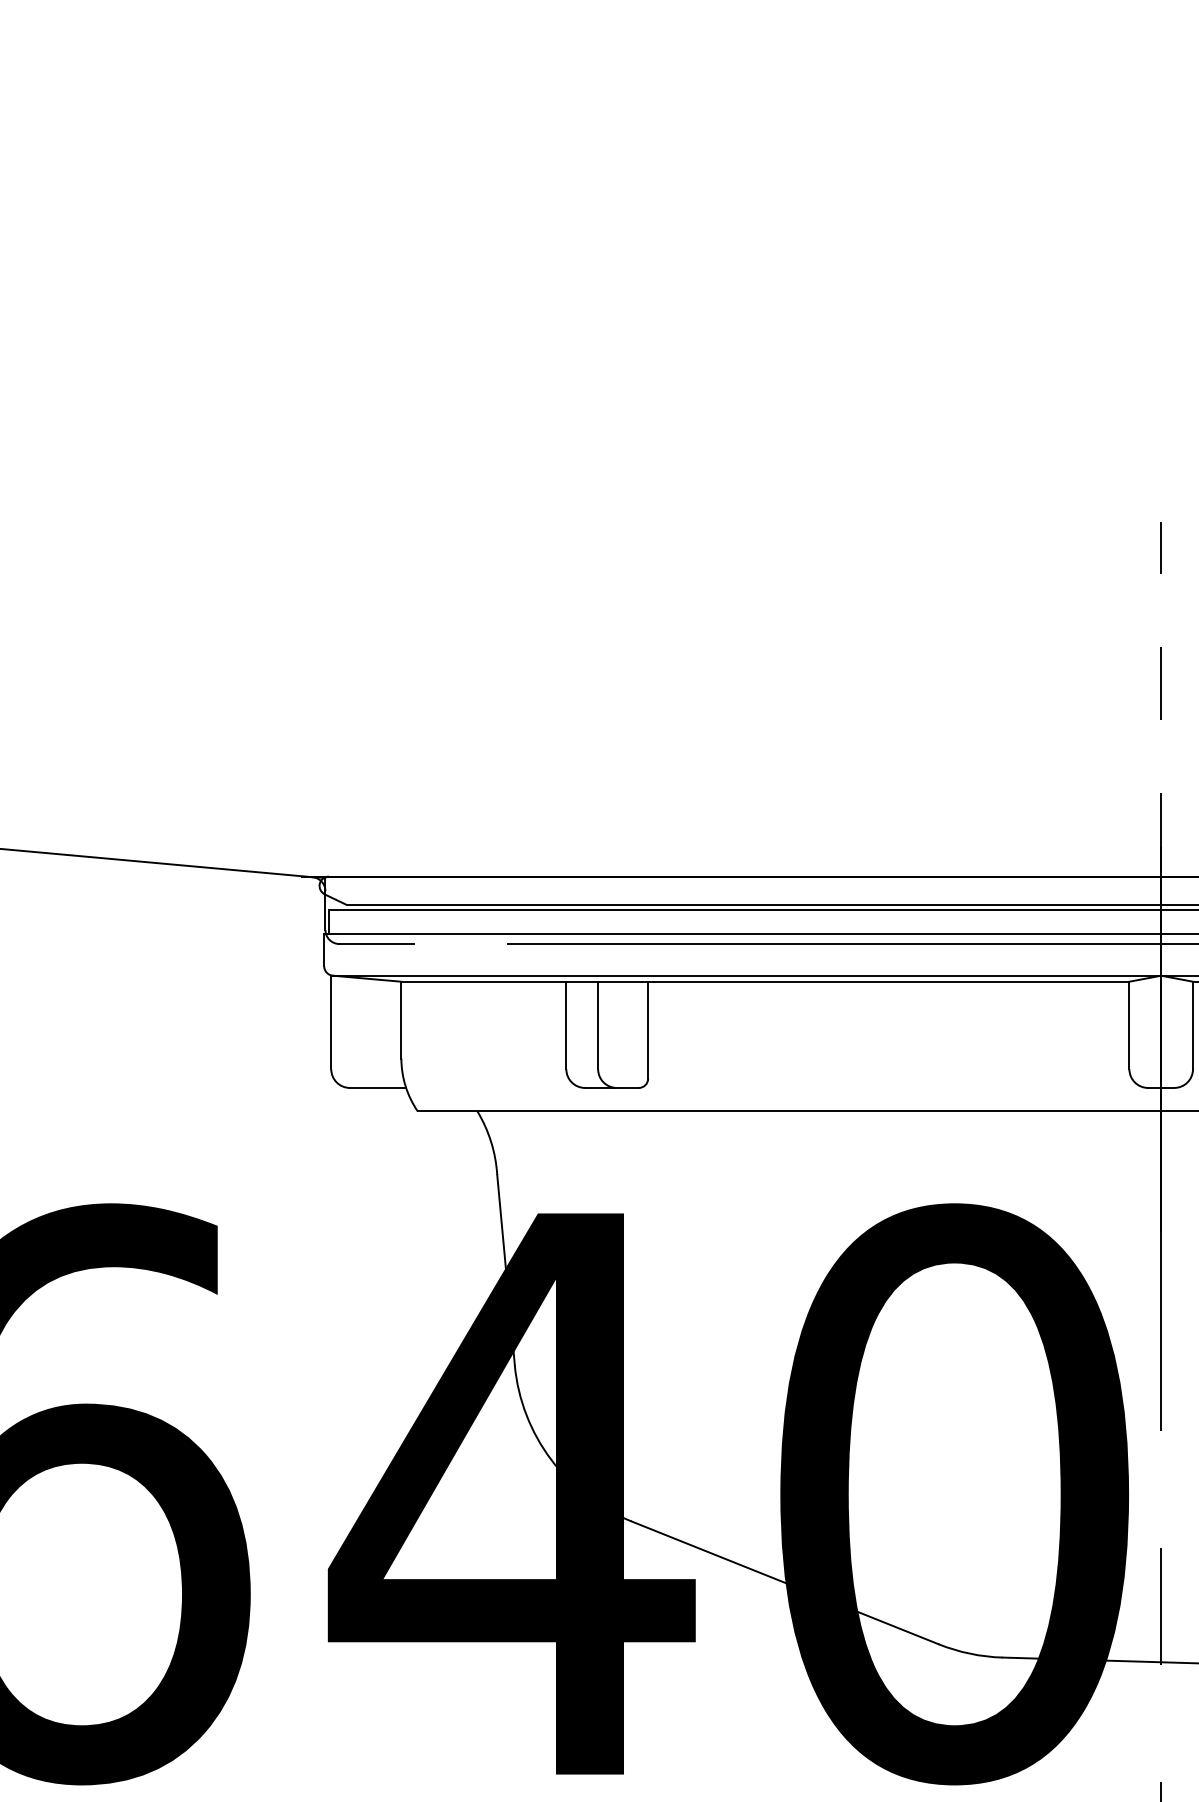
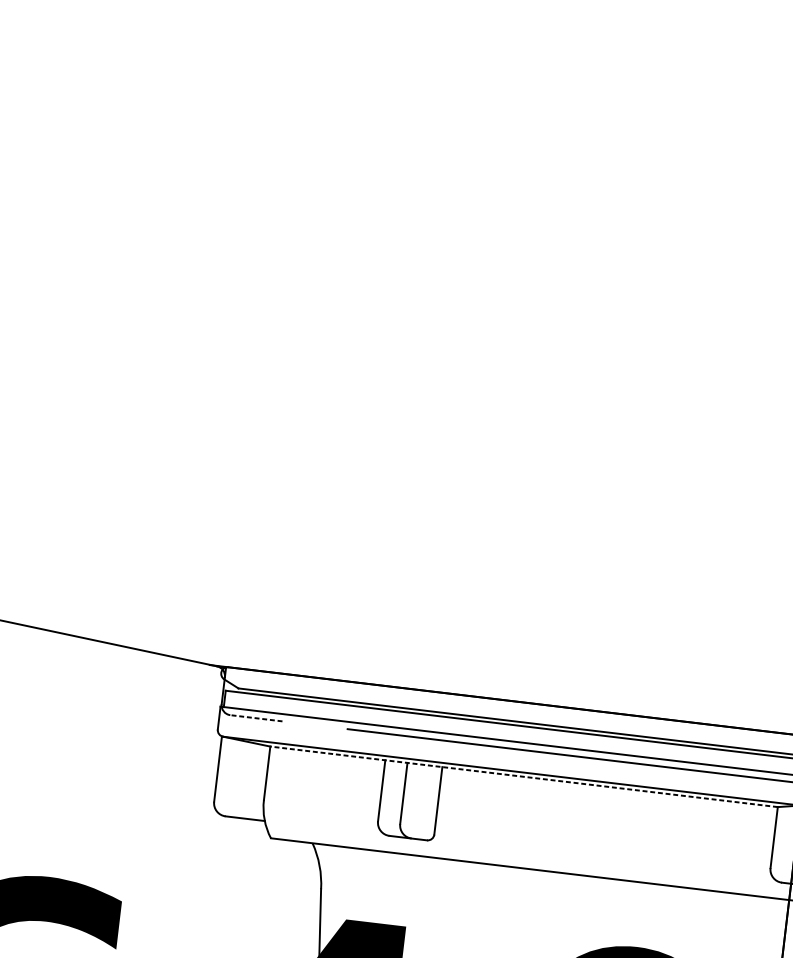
line: (376, 944) -> (256, 718), solid -> dashed
line: (764, 981) -> (523, 776), solid -> dashed

